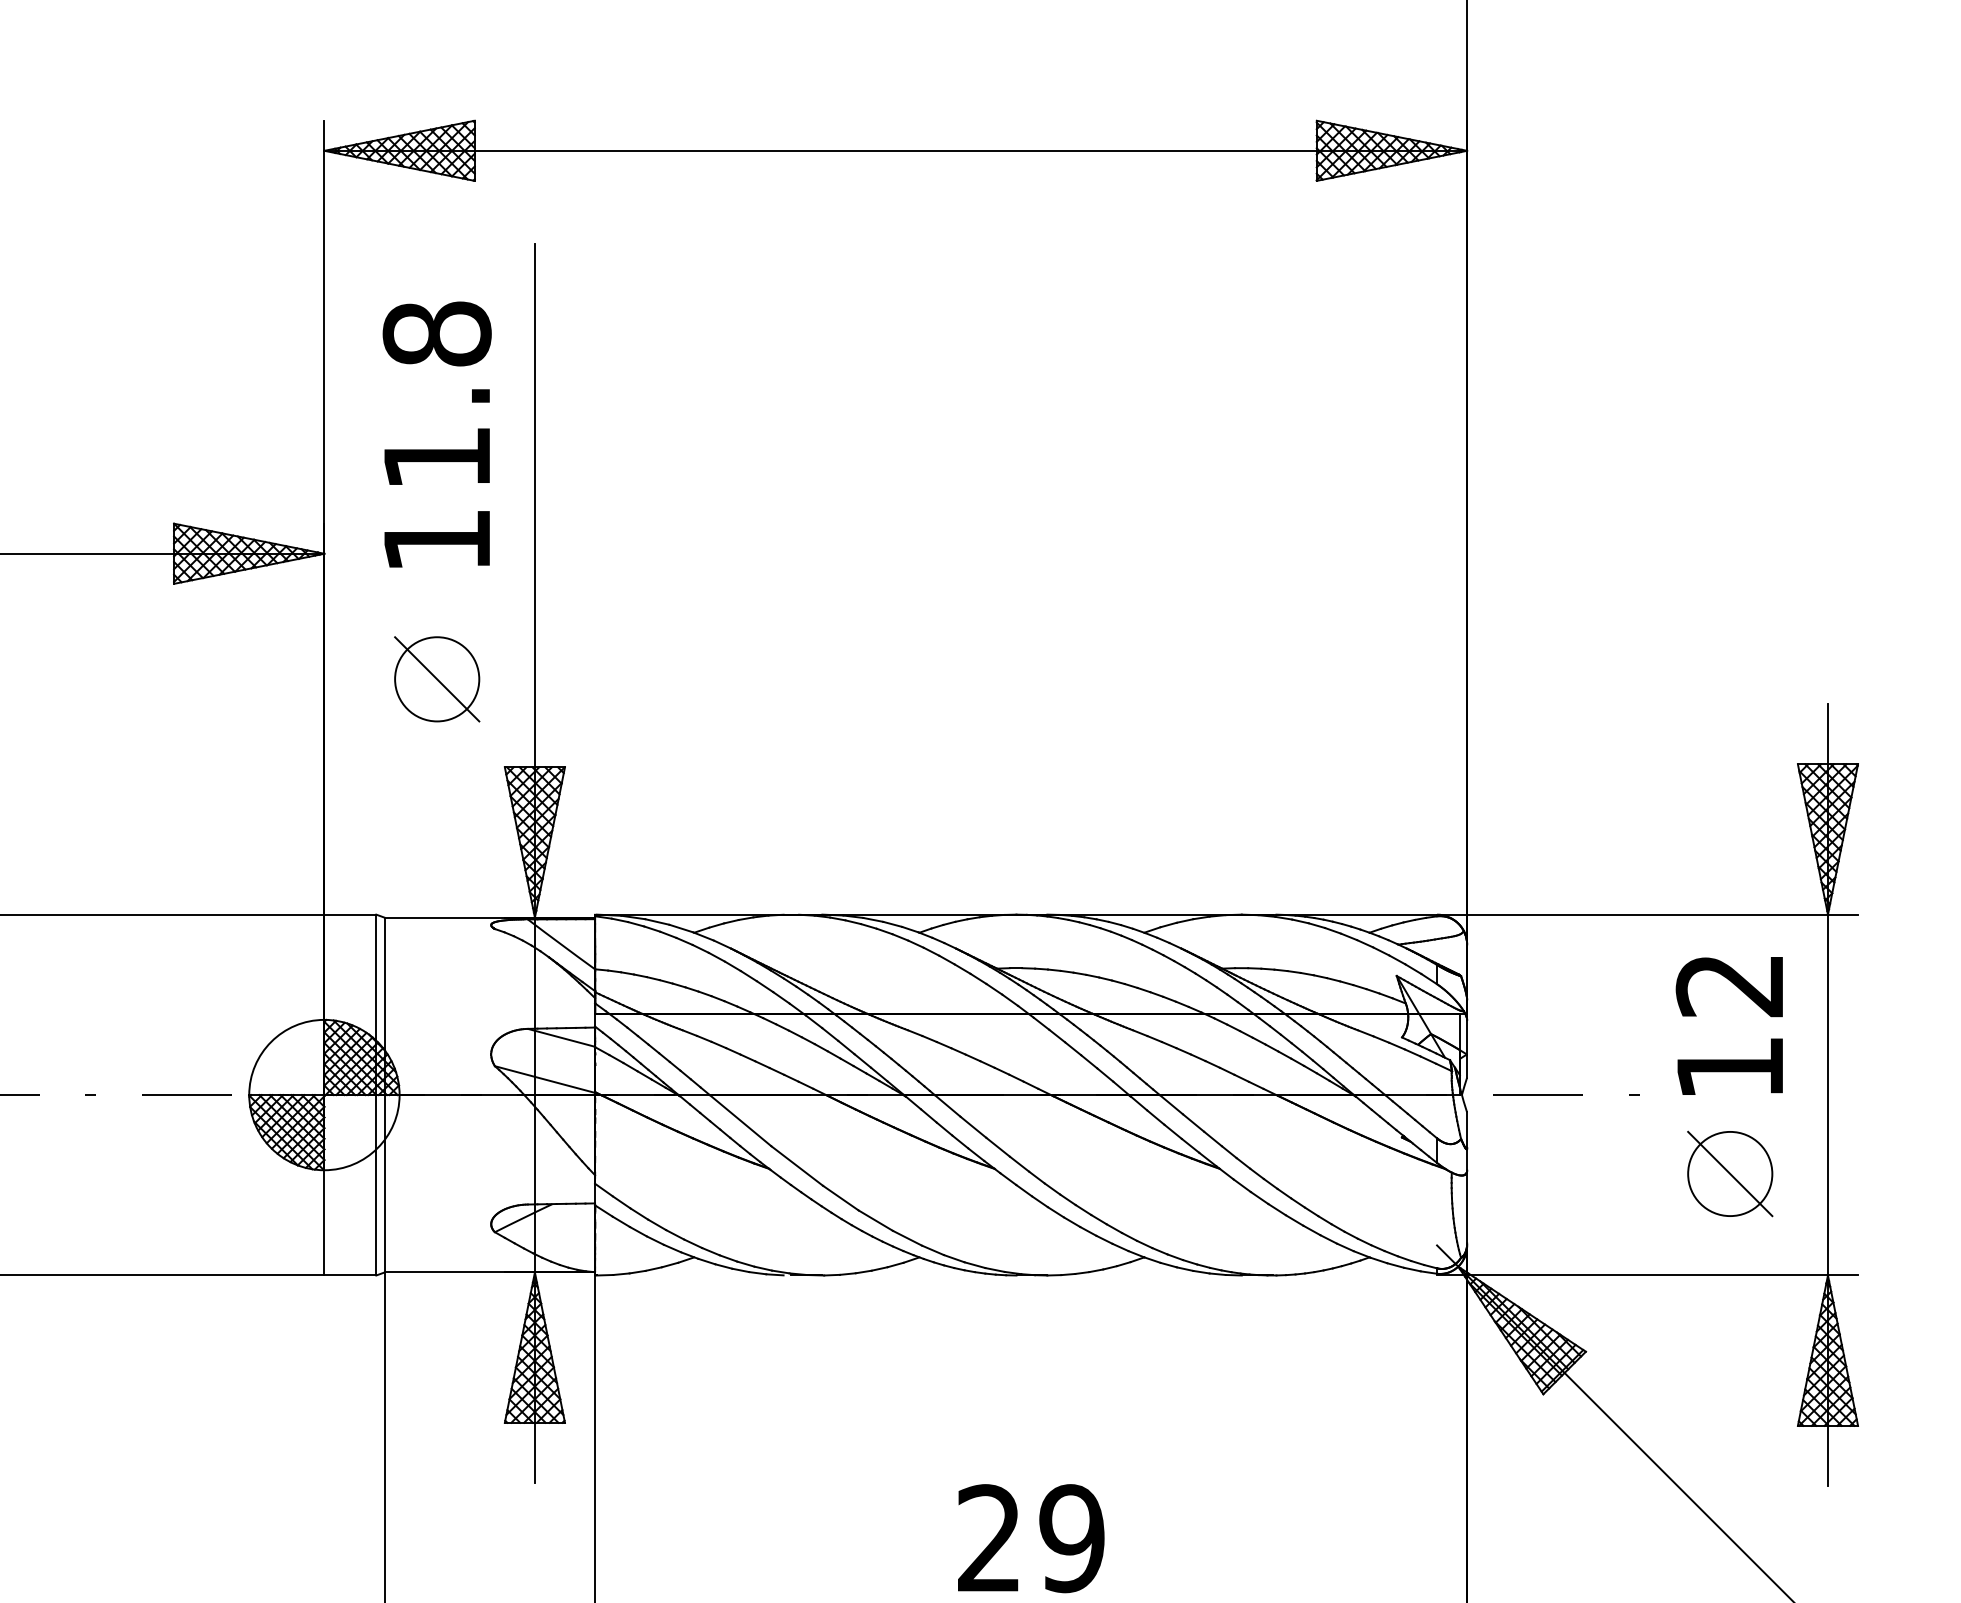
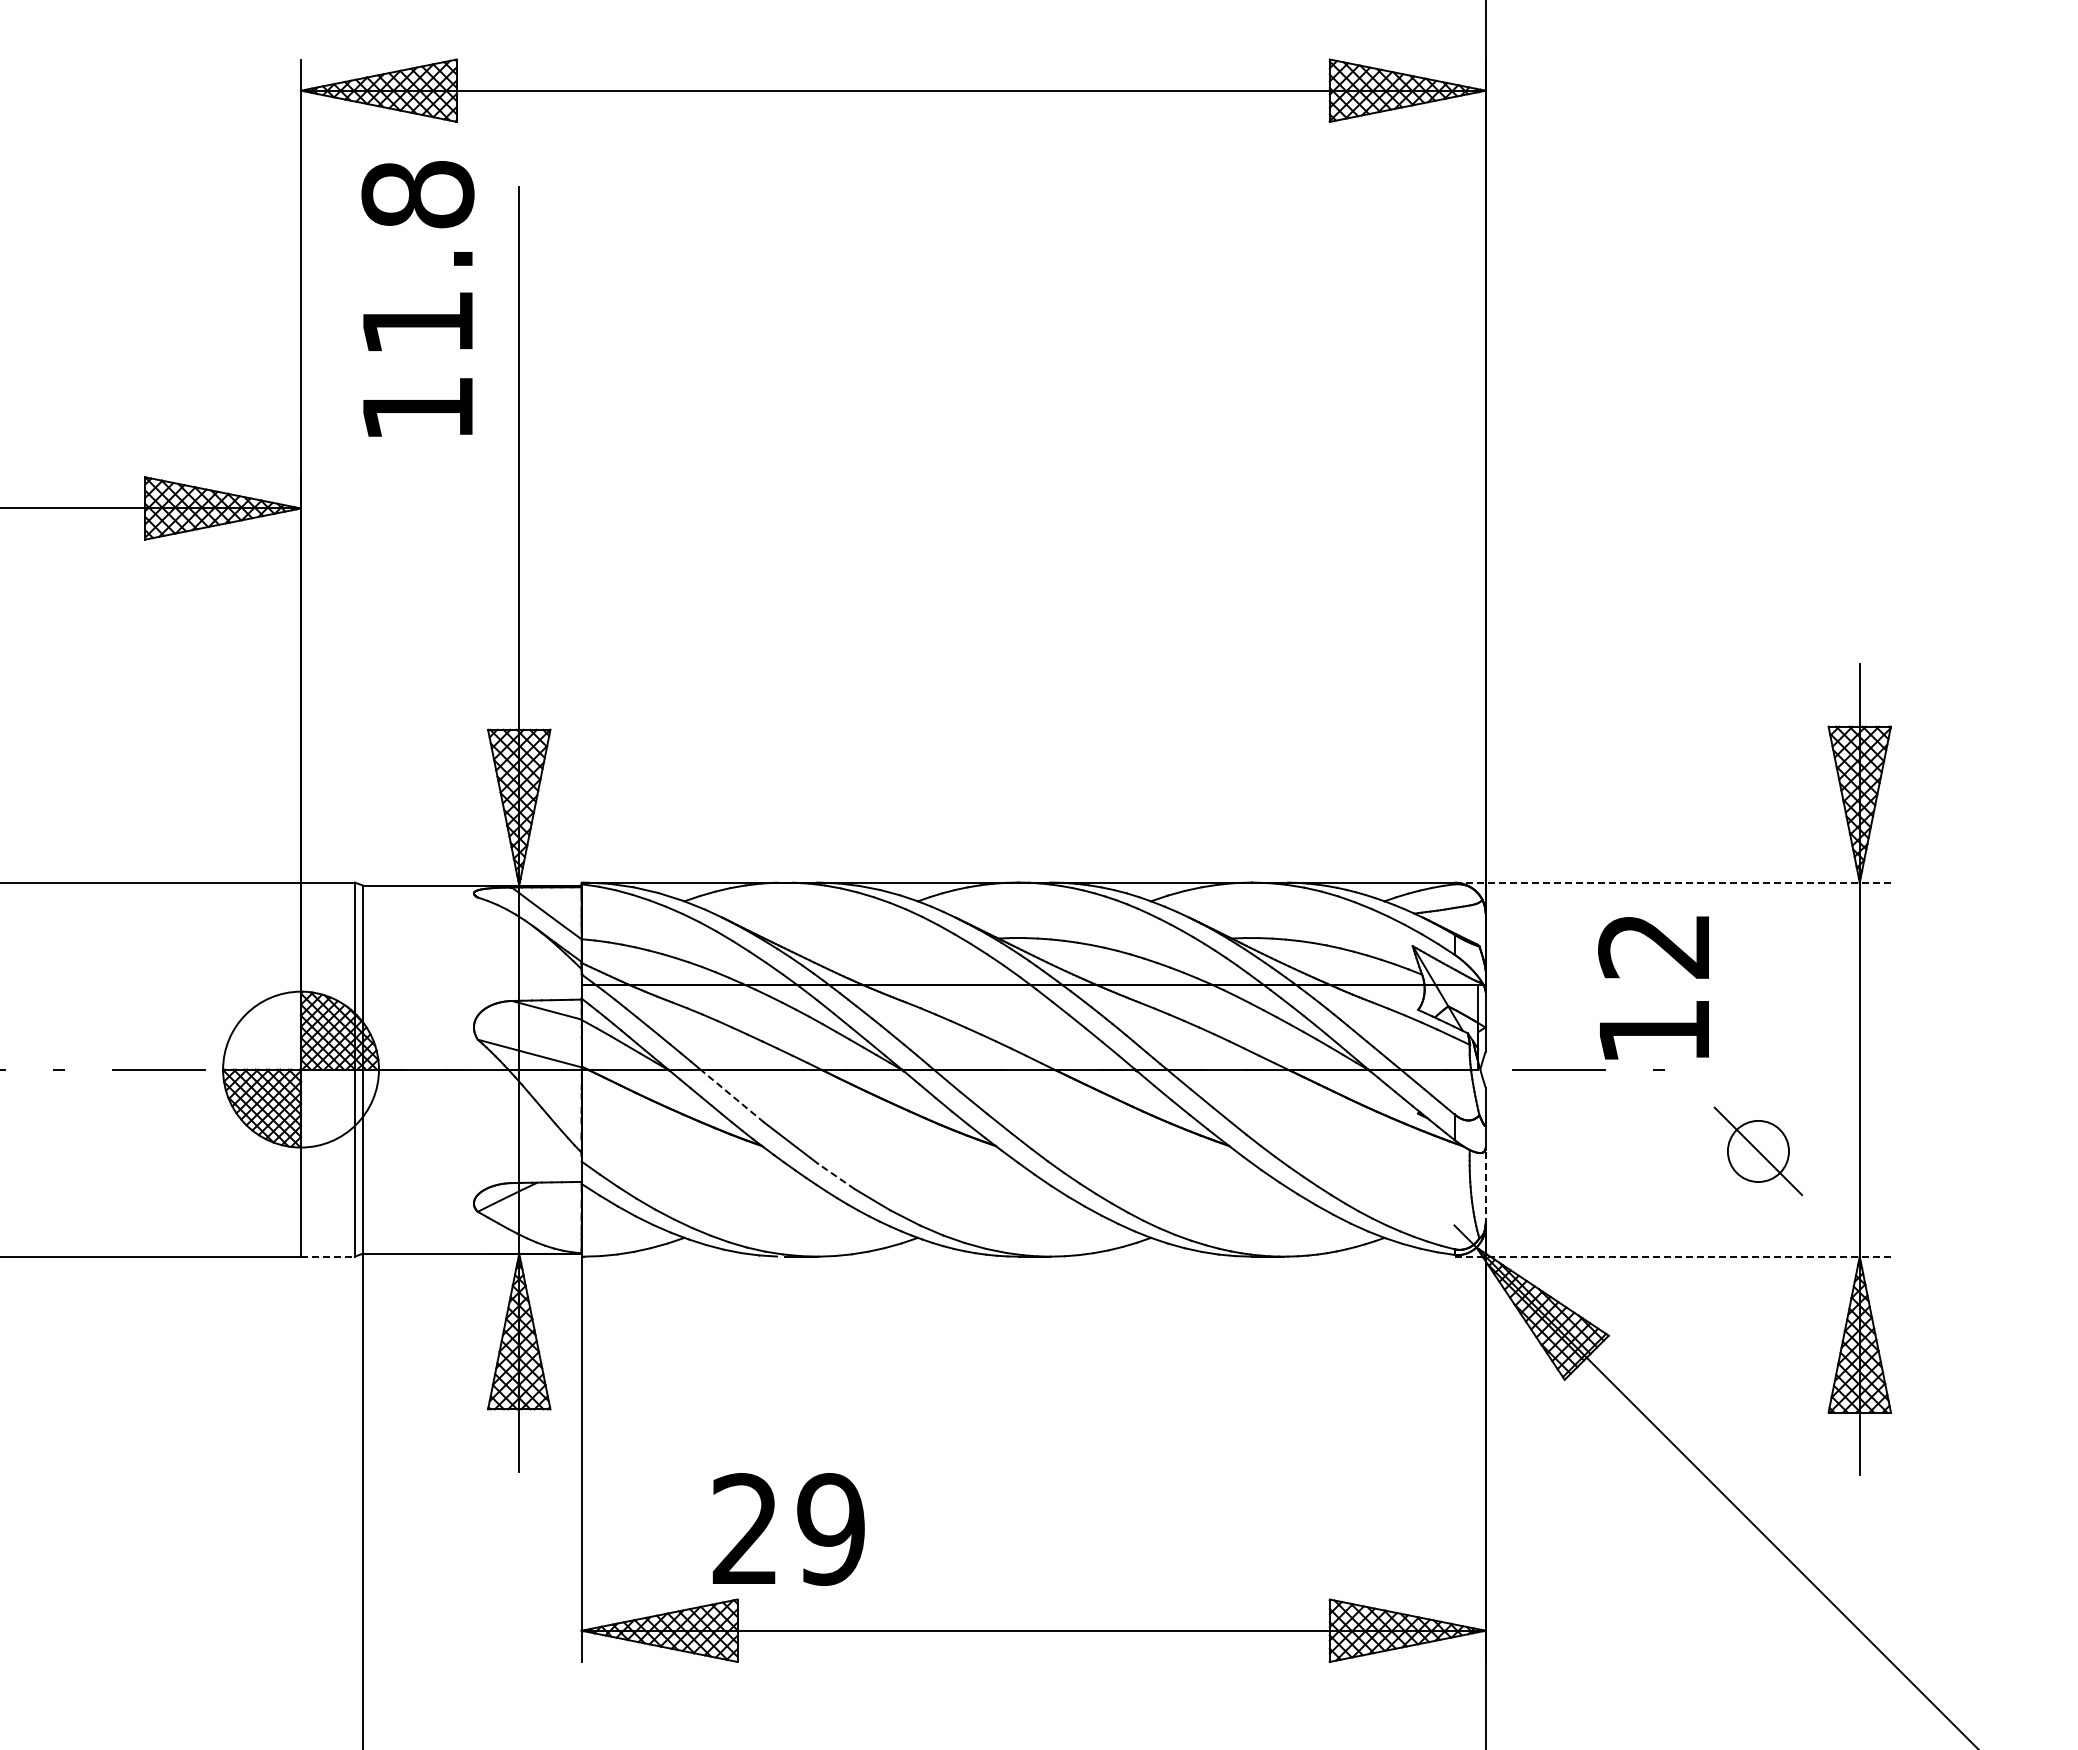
text: (436, 434) -> (417, 298), moved
part: (436, 679) -> (417, 638), removed
line: (1647, 914) -> (1672, 882), solid -> dashed
text: (1729, 1025) -> (1653, 987), moved
line: (740, 1120) -> (732, 1095), solid -> dashed
circle: (1730, 1174) -> (1758, 1151), size x0.7
line: (840, 1198) -> (836, 1176), solid -> dashed
line: (1466, 1208) -> (1485, 1187), solid -> dashed
line: (349, 1275) -> (327, 1256), solid -> dashed
line: (1648, 1275) -> (1673, 1256), solid -> dashed
text: (1030, 1538) -> (788, 1529), moved

